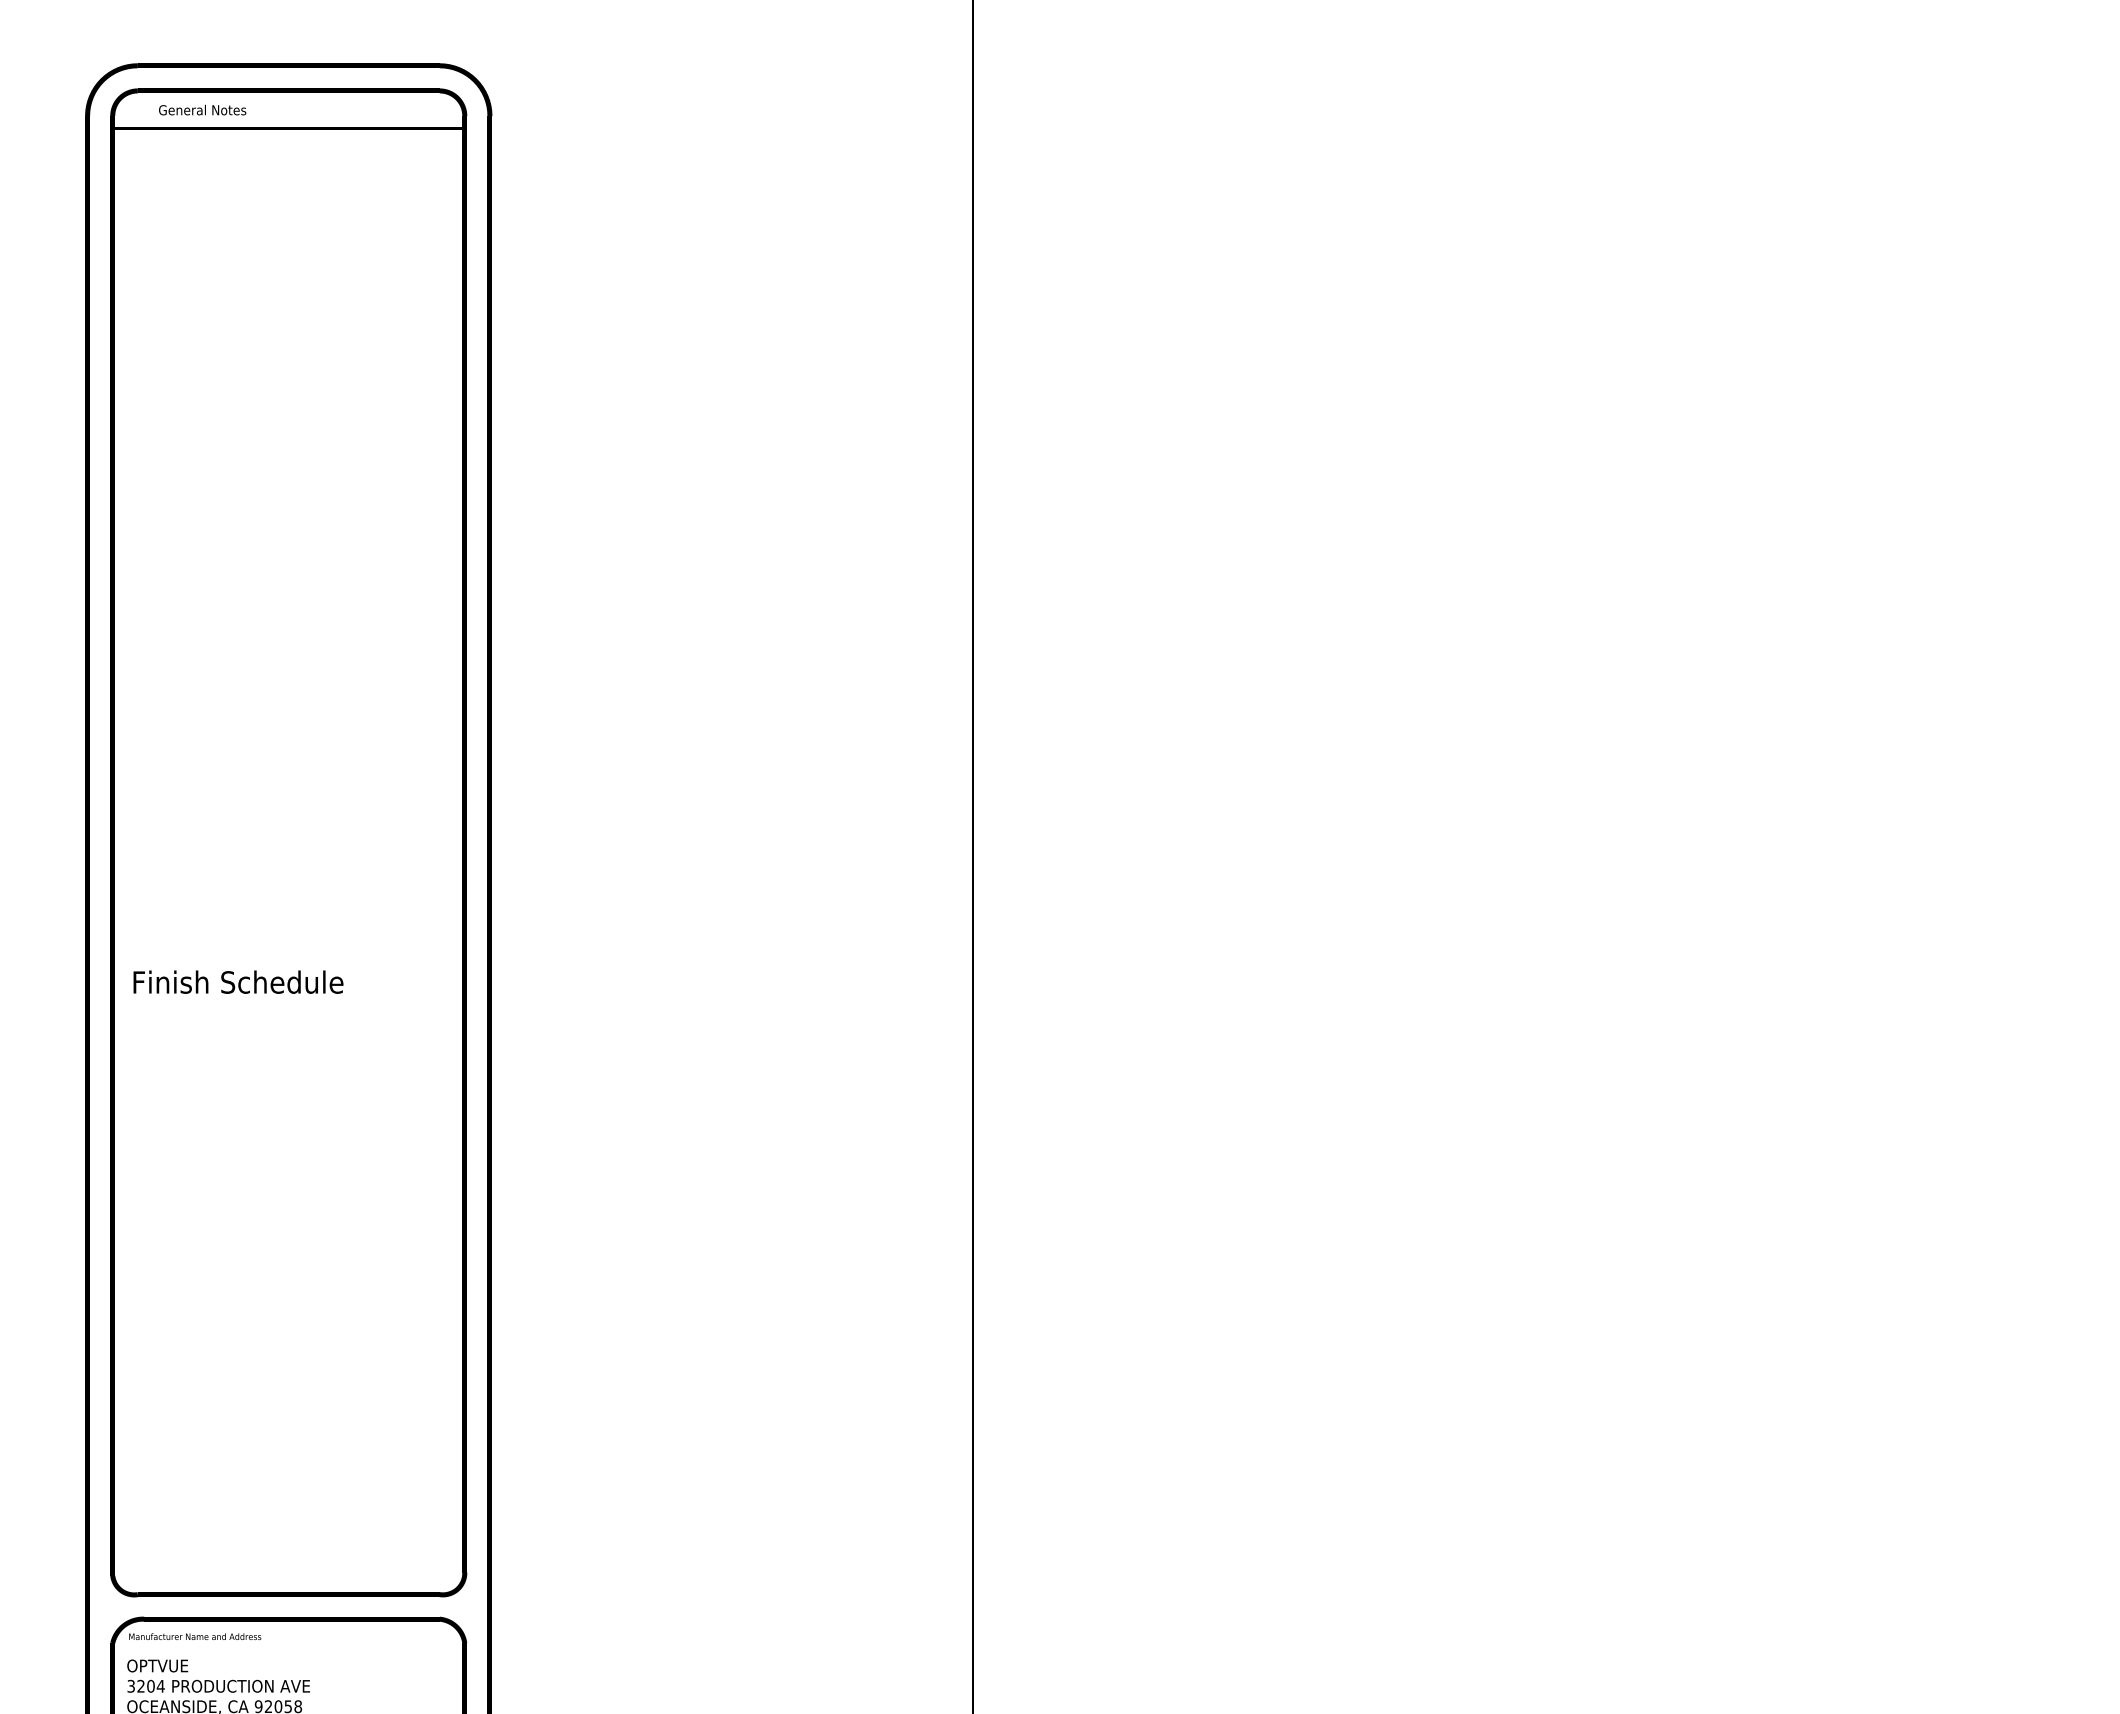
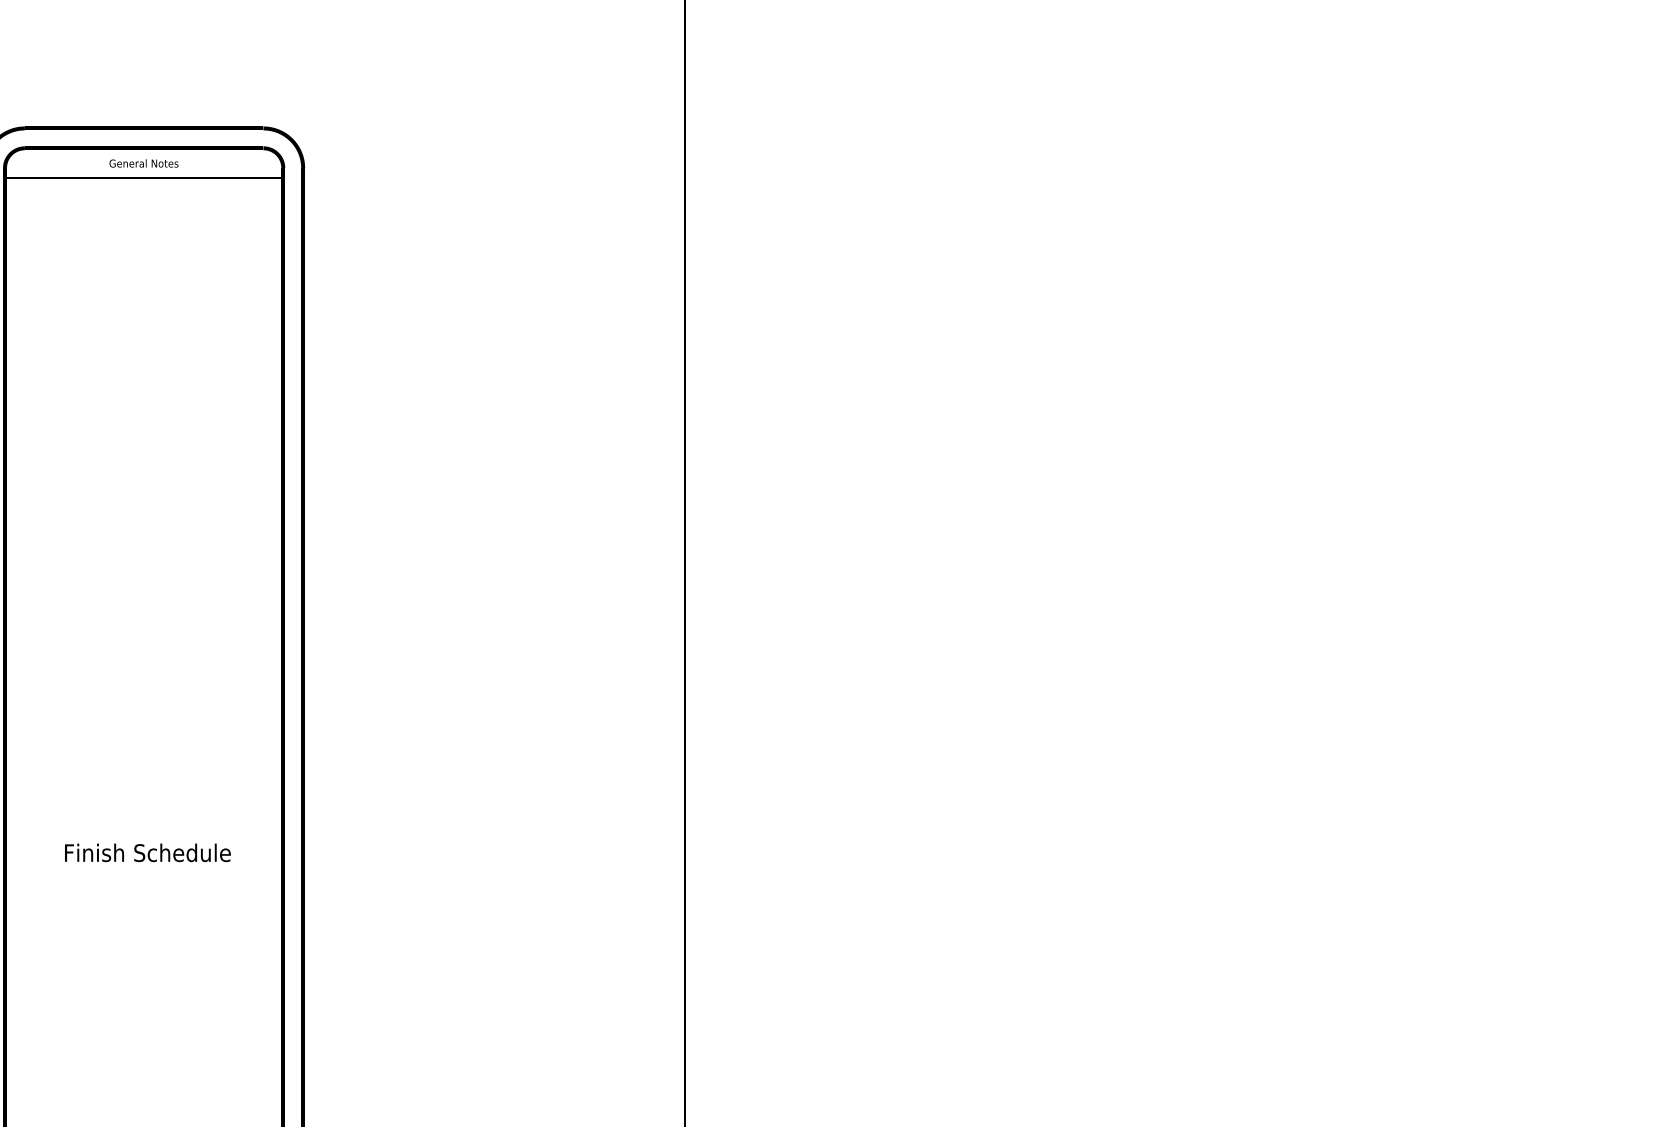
text: (202, 109) -> (143, 163), moved
text: (238, 981) -> (147, 852), moved

